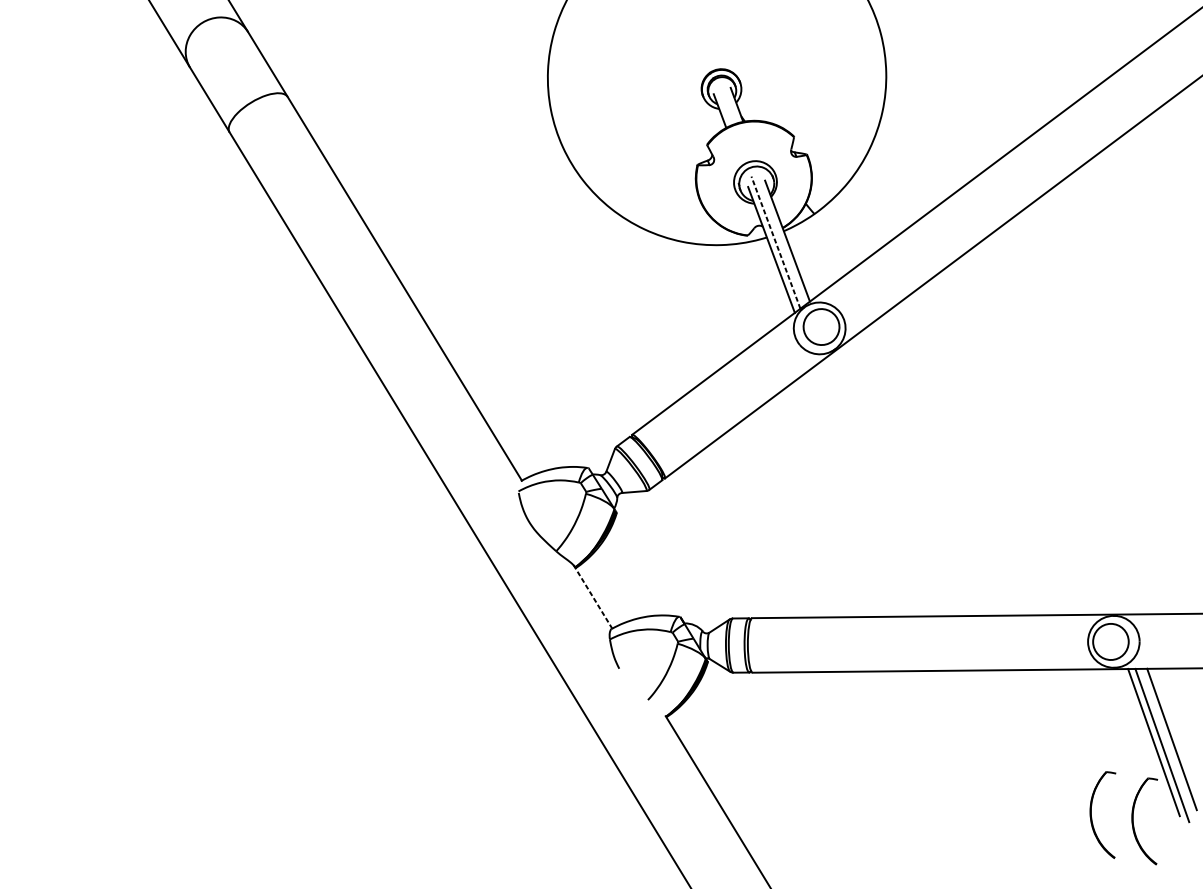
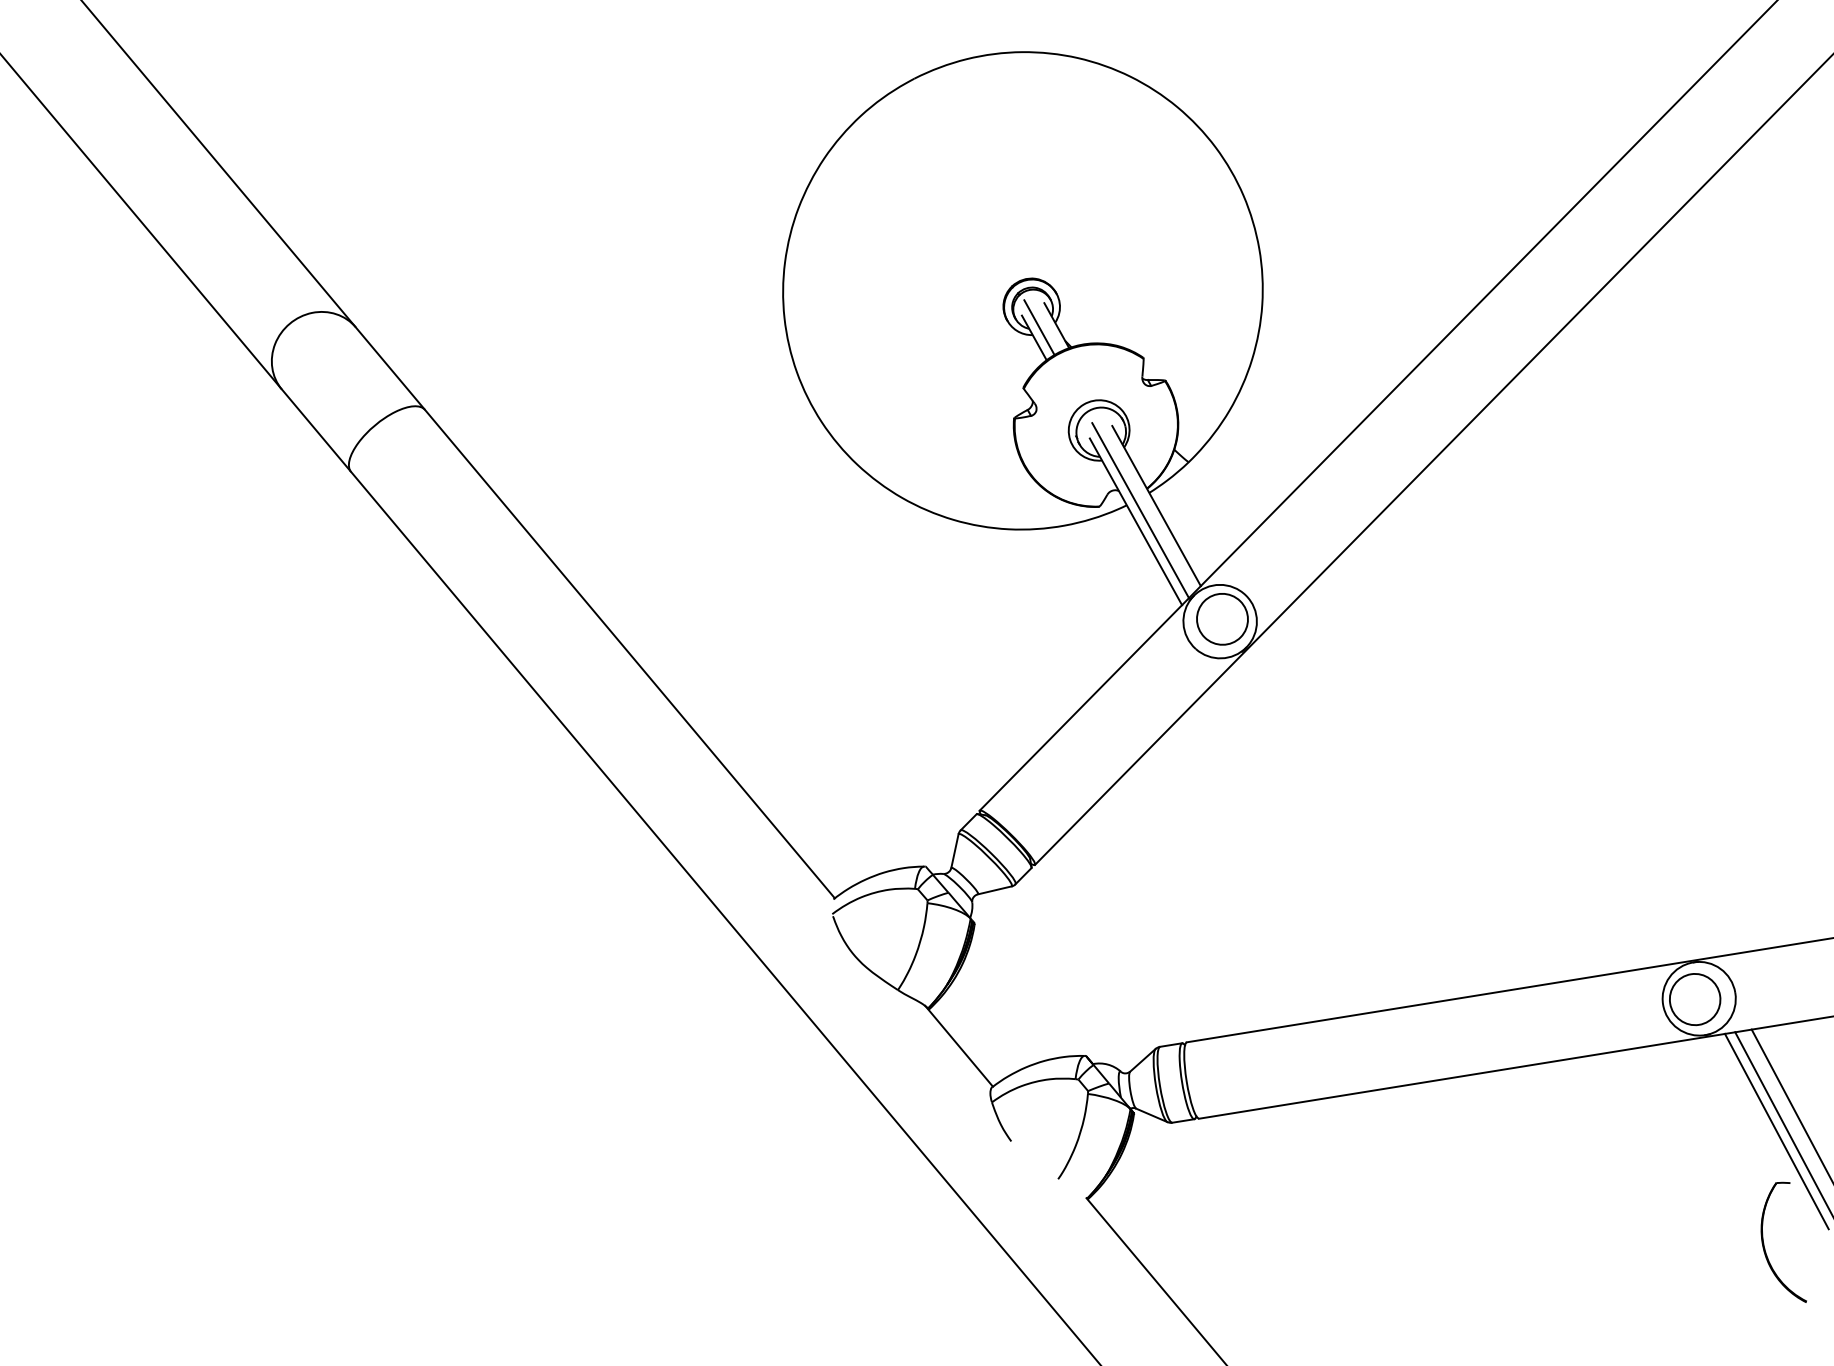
line: (724, 104) -> (1039, 327), added
line: (775, 242) -> (1140, 510), dashed -> solid
line: (593, 597) -> (959, 1046), dashed -> solid
part: (1091, 812) -> (1704, 1243), removed

